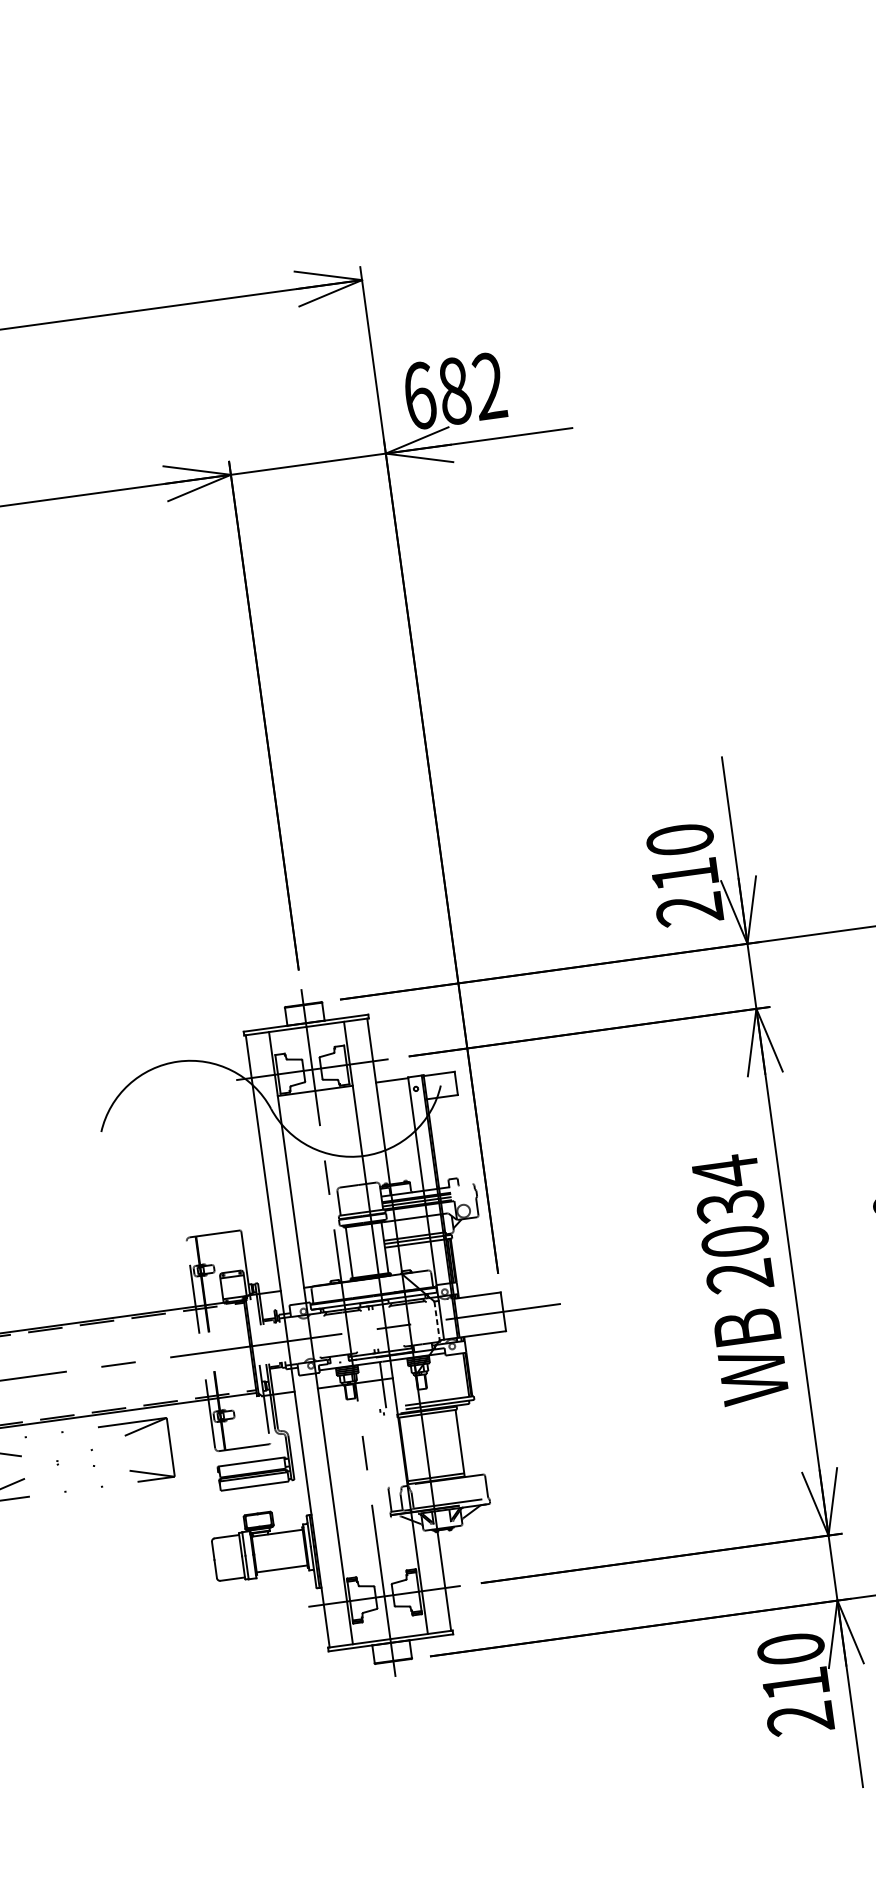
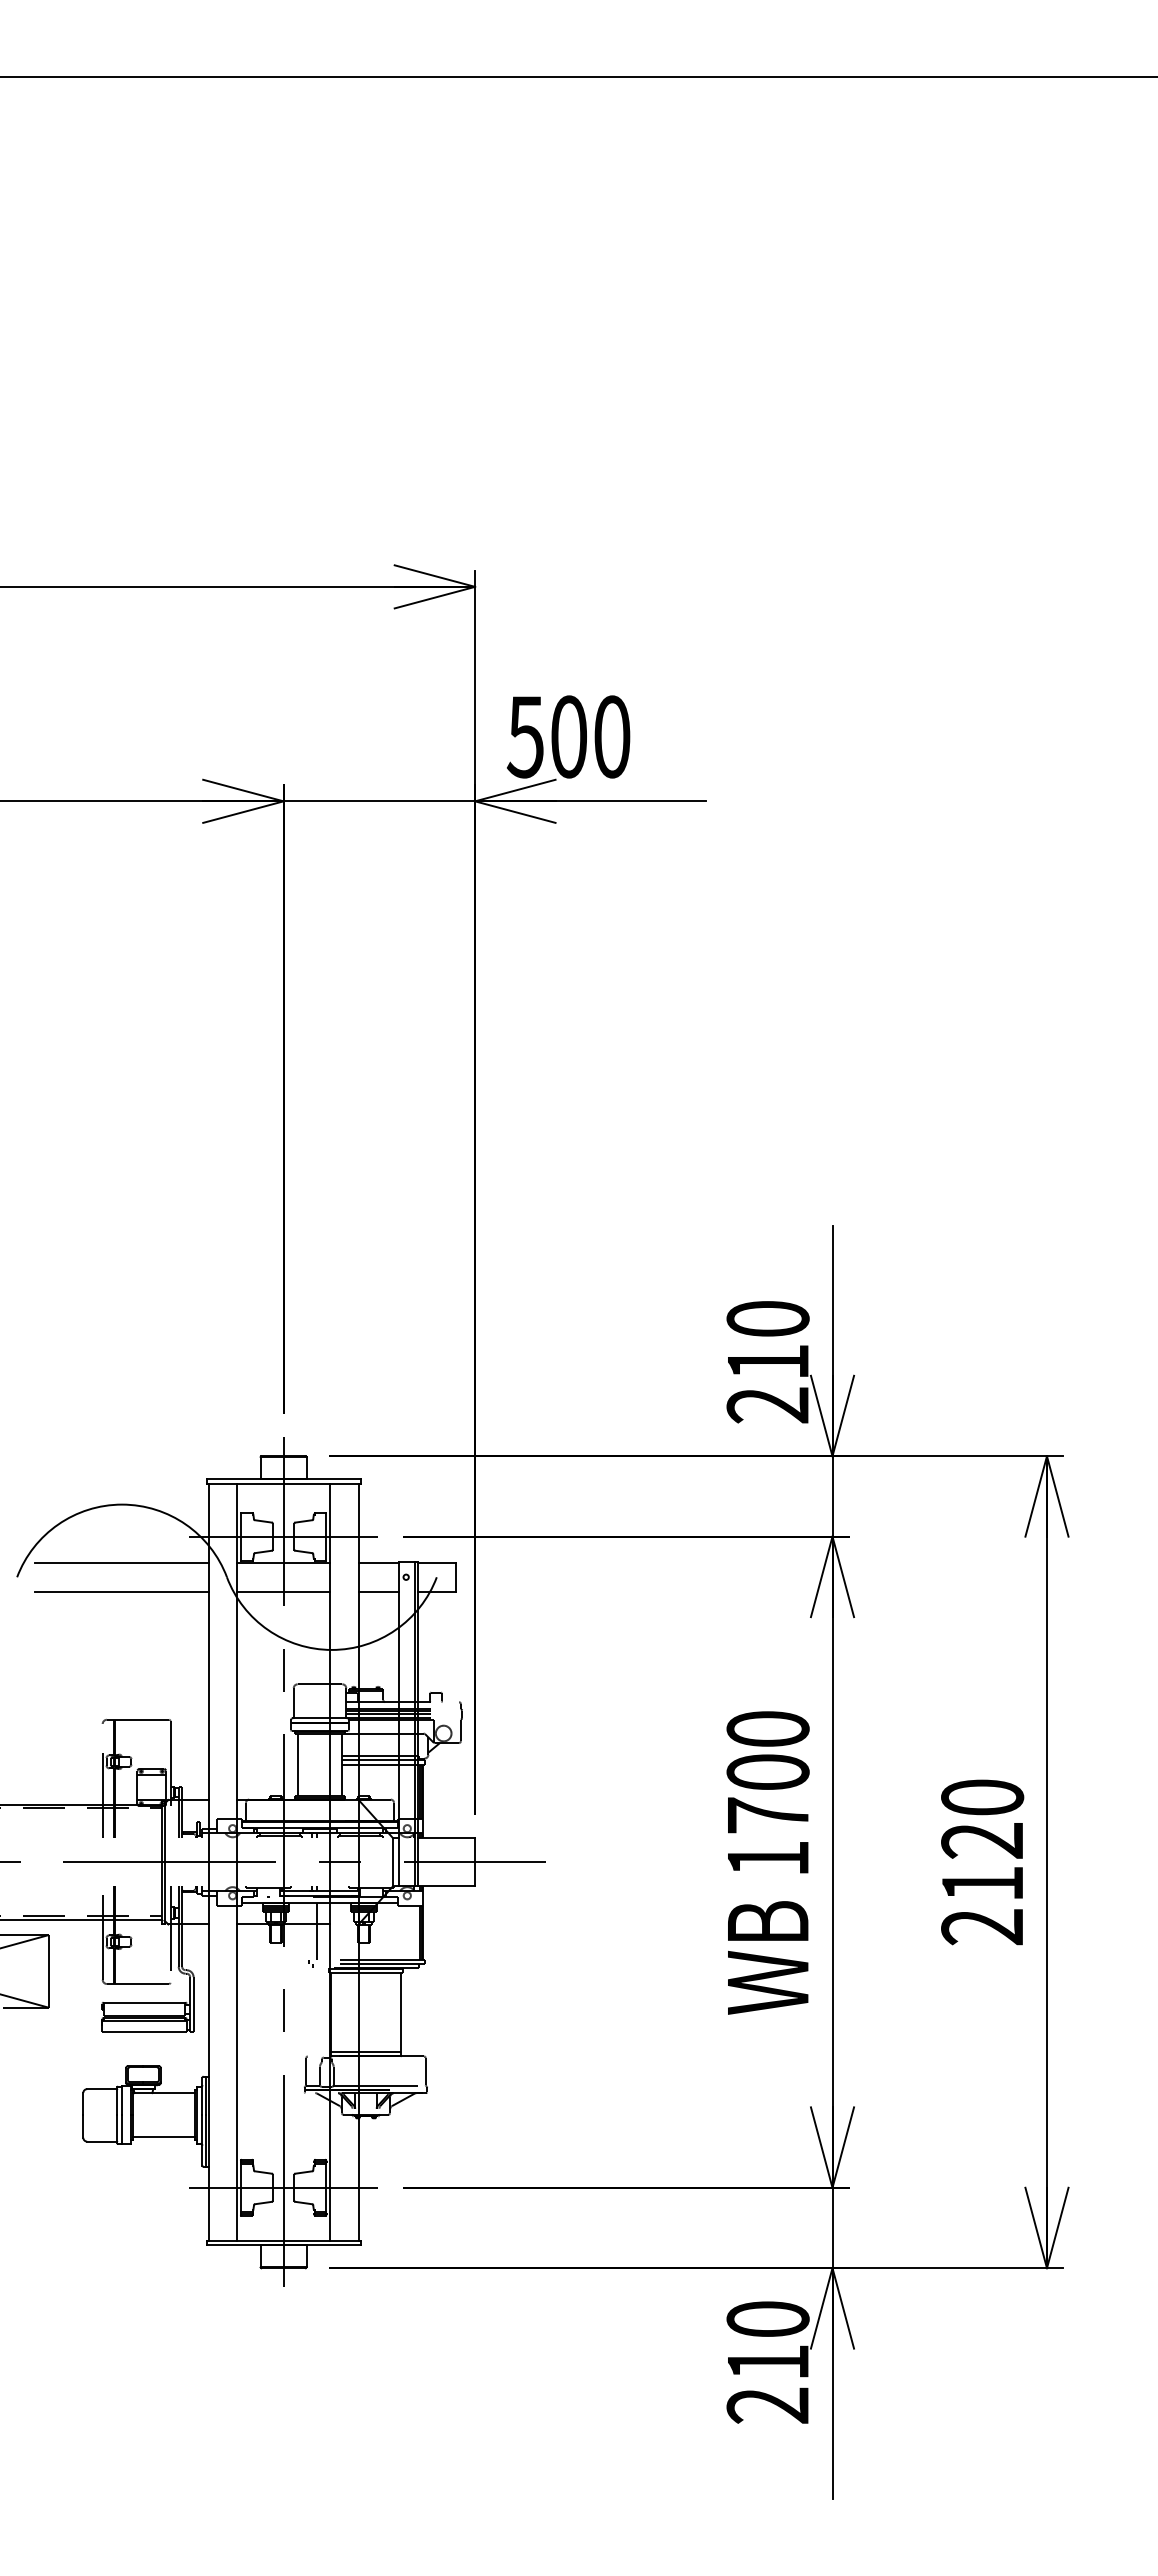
text: (454, 390) -> (568, 736), 682 -> 500
line: (395, 1103) -> (378, 1591), added
line: (184, 1108) -> (121, 1562), added
line: (318, 1114) -> (283, 1591), added
line: (187, 1131) -> (121, 1591), added
text: (732, 1223) -> (767, 1792), 2034 -> 1700
line: (437, 1321) -> (393, 1862), dashed -> solid

